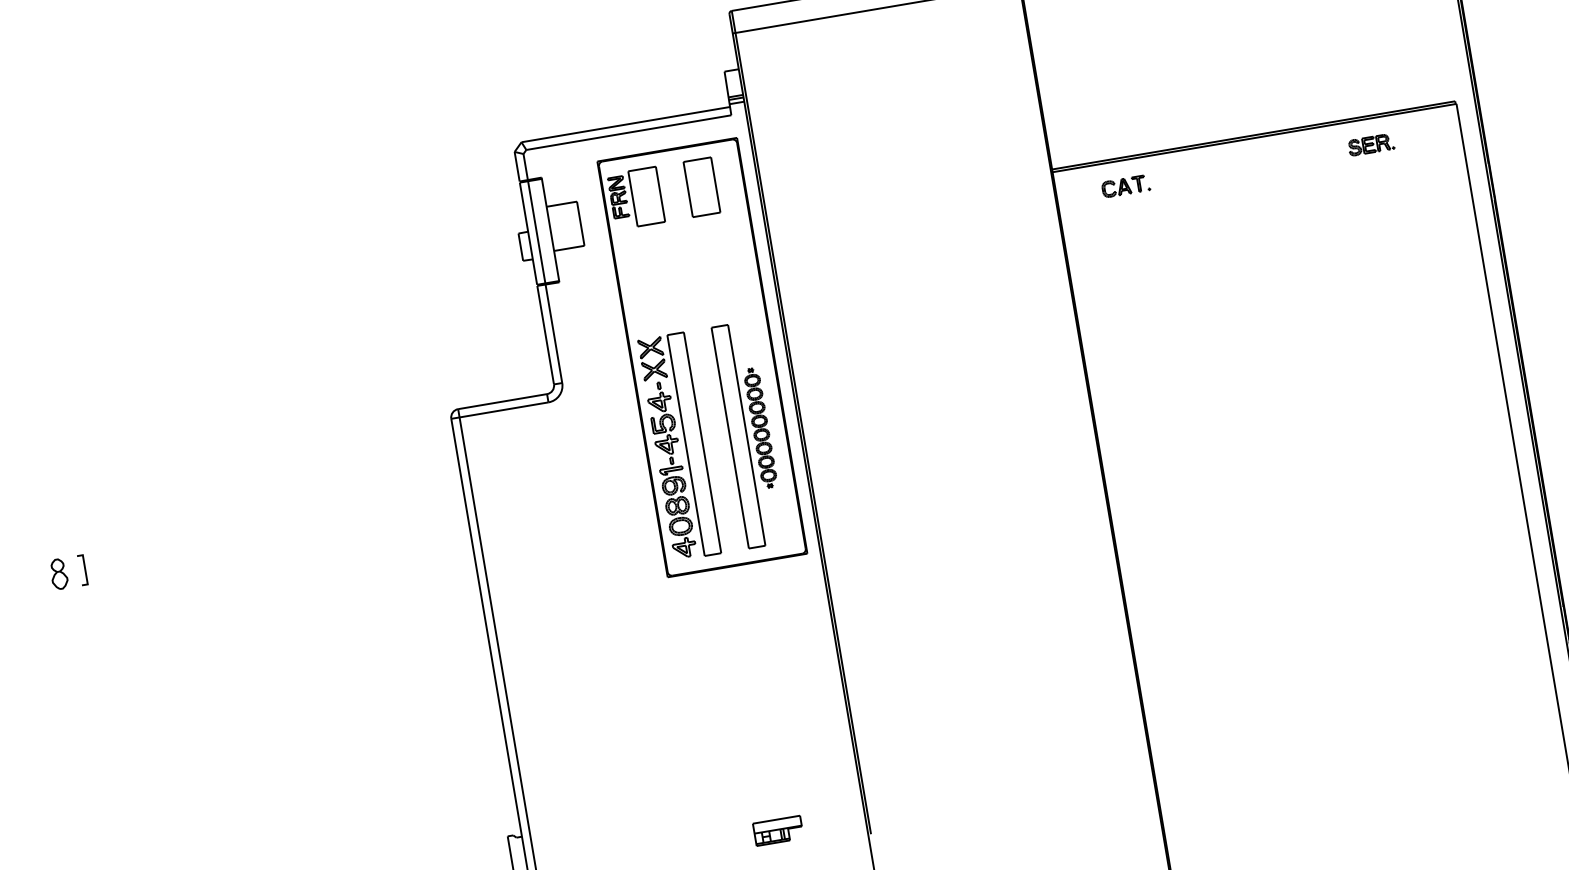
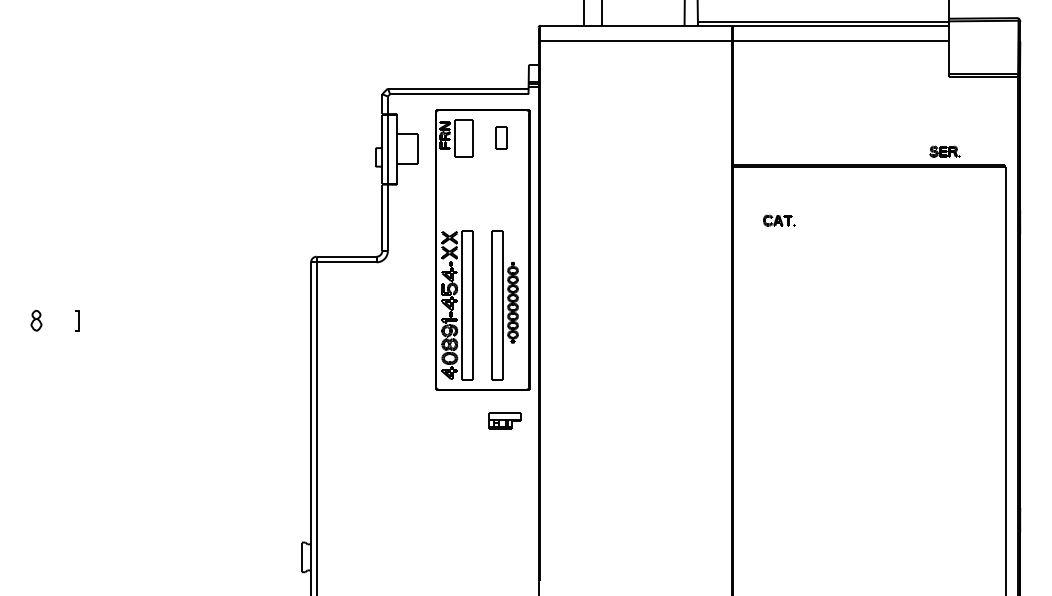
part: (1370, 144) -> (944, 151), moved
part: (1125, 186) -> (779, 220), moved
part: (702, 187) -> (501, 138), size x0.6
line: (84, 569) -> (78, 320), moved
part: (777, 830) -> (504, 420), moved

